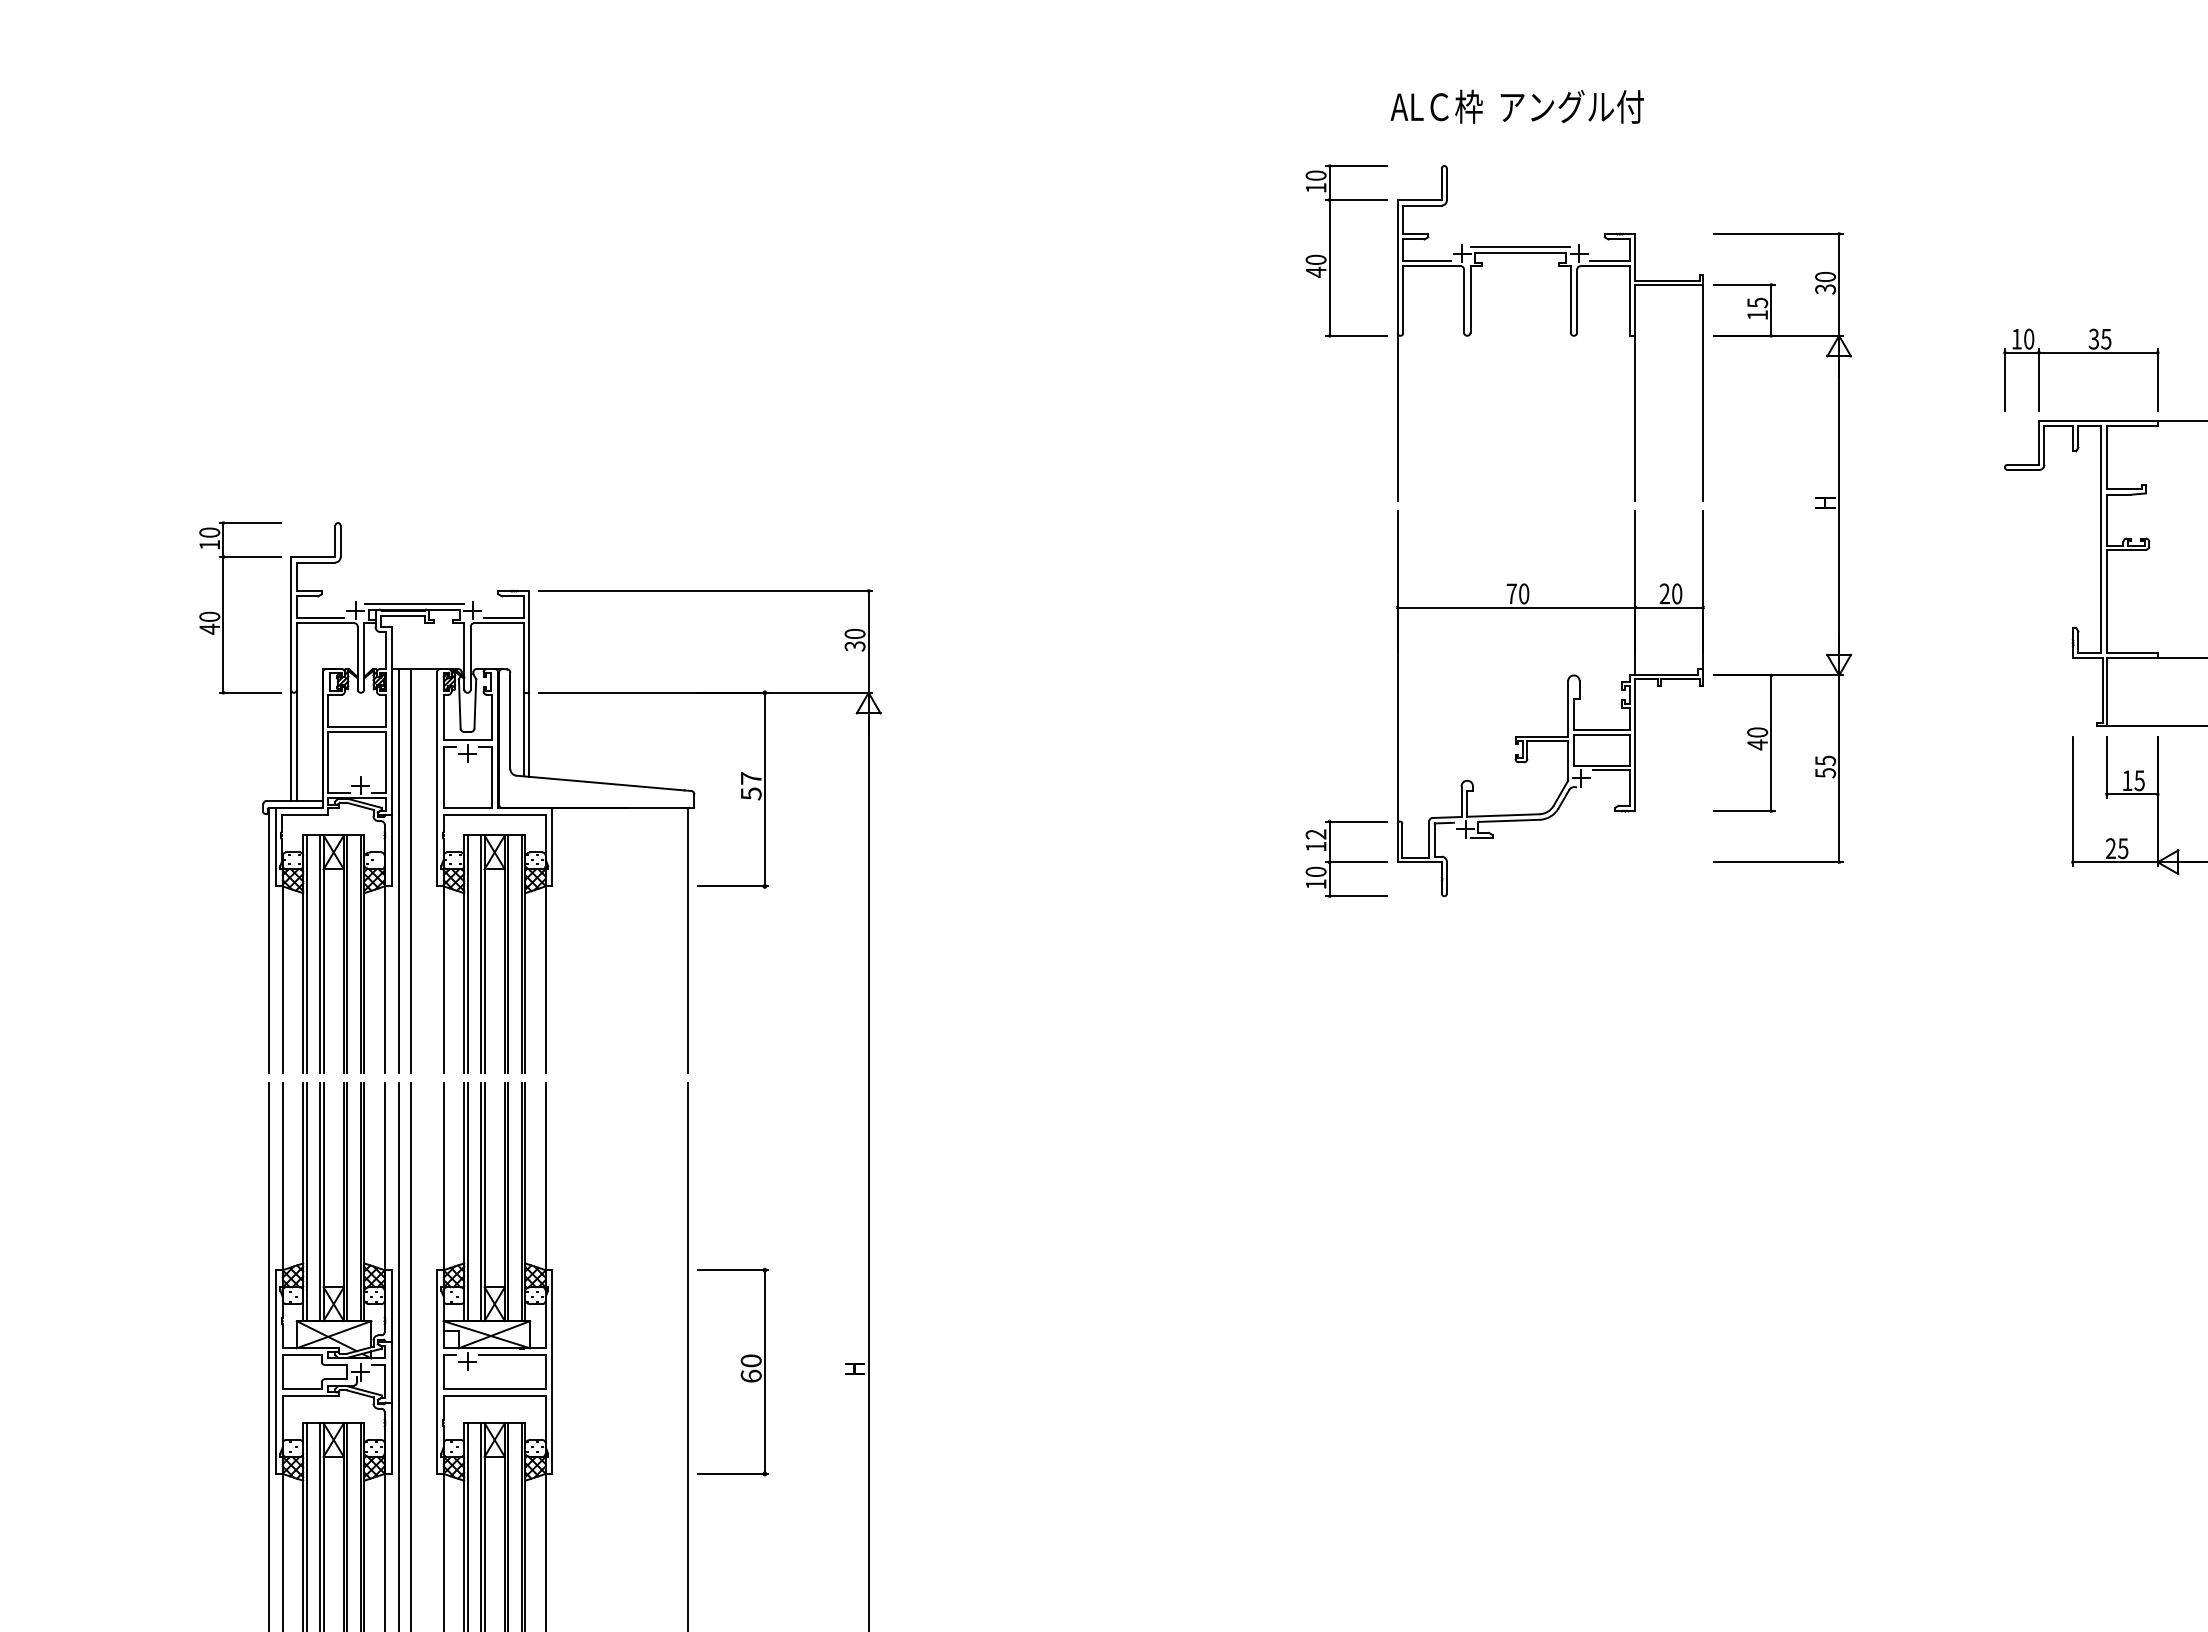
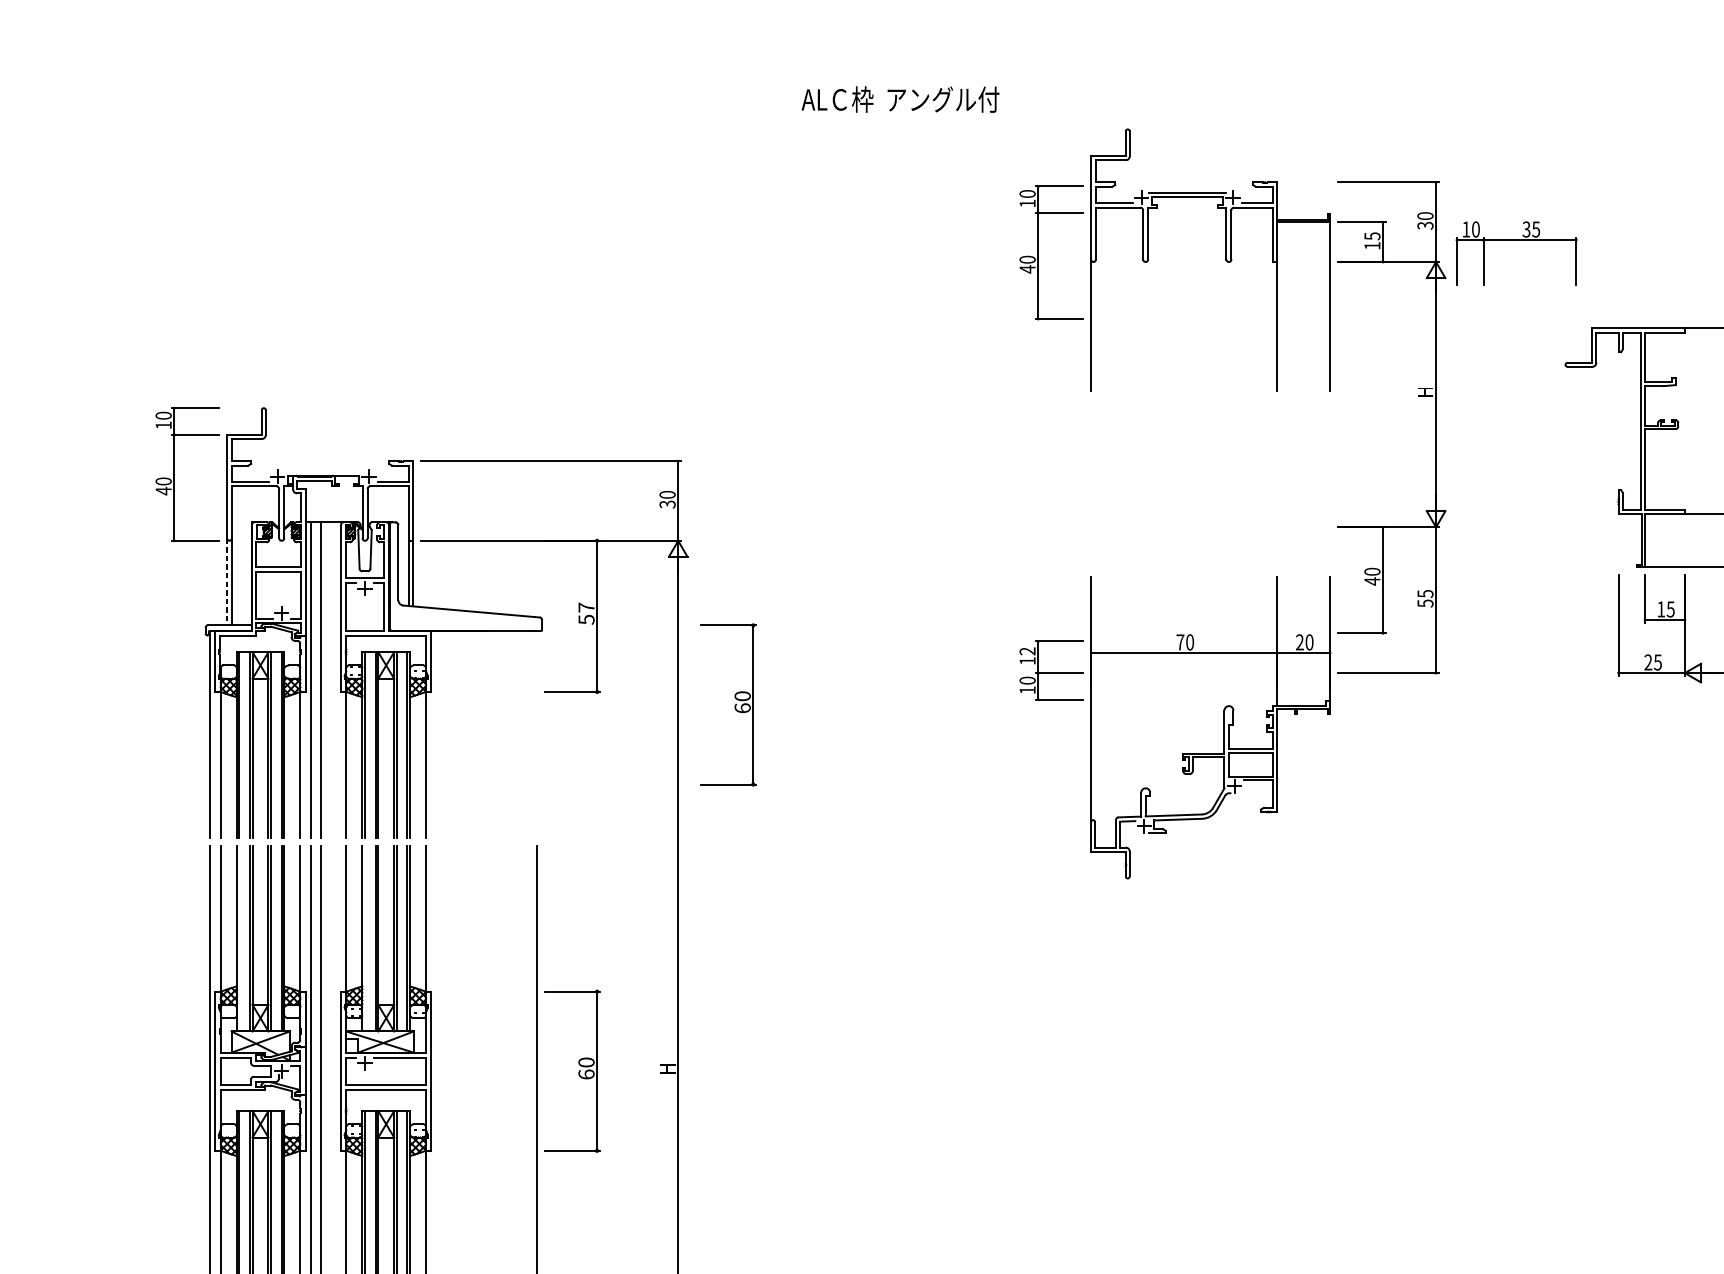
text: (1516, 106) -> (899, 99), moved
part: (1330, 250) -> (1038, 252), moved
part: (2081, 353) -> (1516, 240), moved
line: (413, 604) -> (322, 471), removed
part: (1550, 703) -> (1210, 727), moved
line: (291, 745) -> (227, 581), solid -> dashed
part: (940, 904) -> (734, 706), added
line: (687, 940) -> (536, 734), removed
line: (306, 1202) -> (239, 938), removed
line: (467, 1202) -> (364, 938), removed

